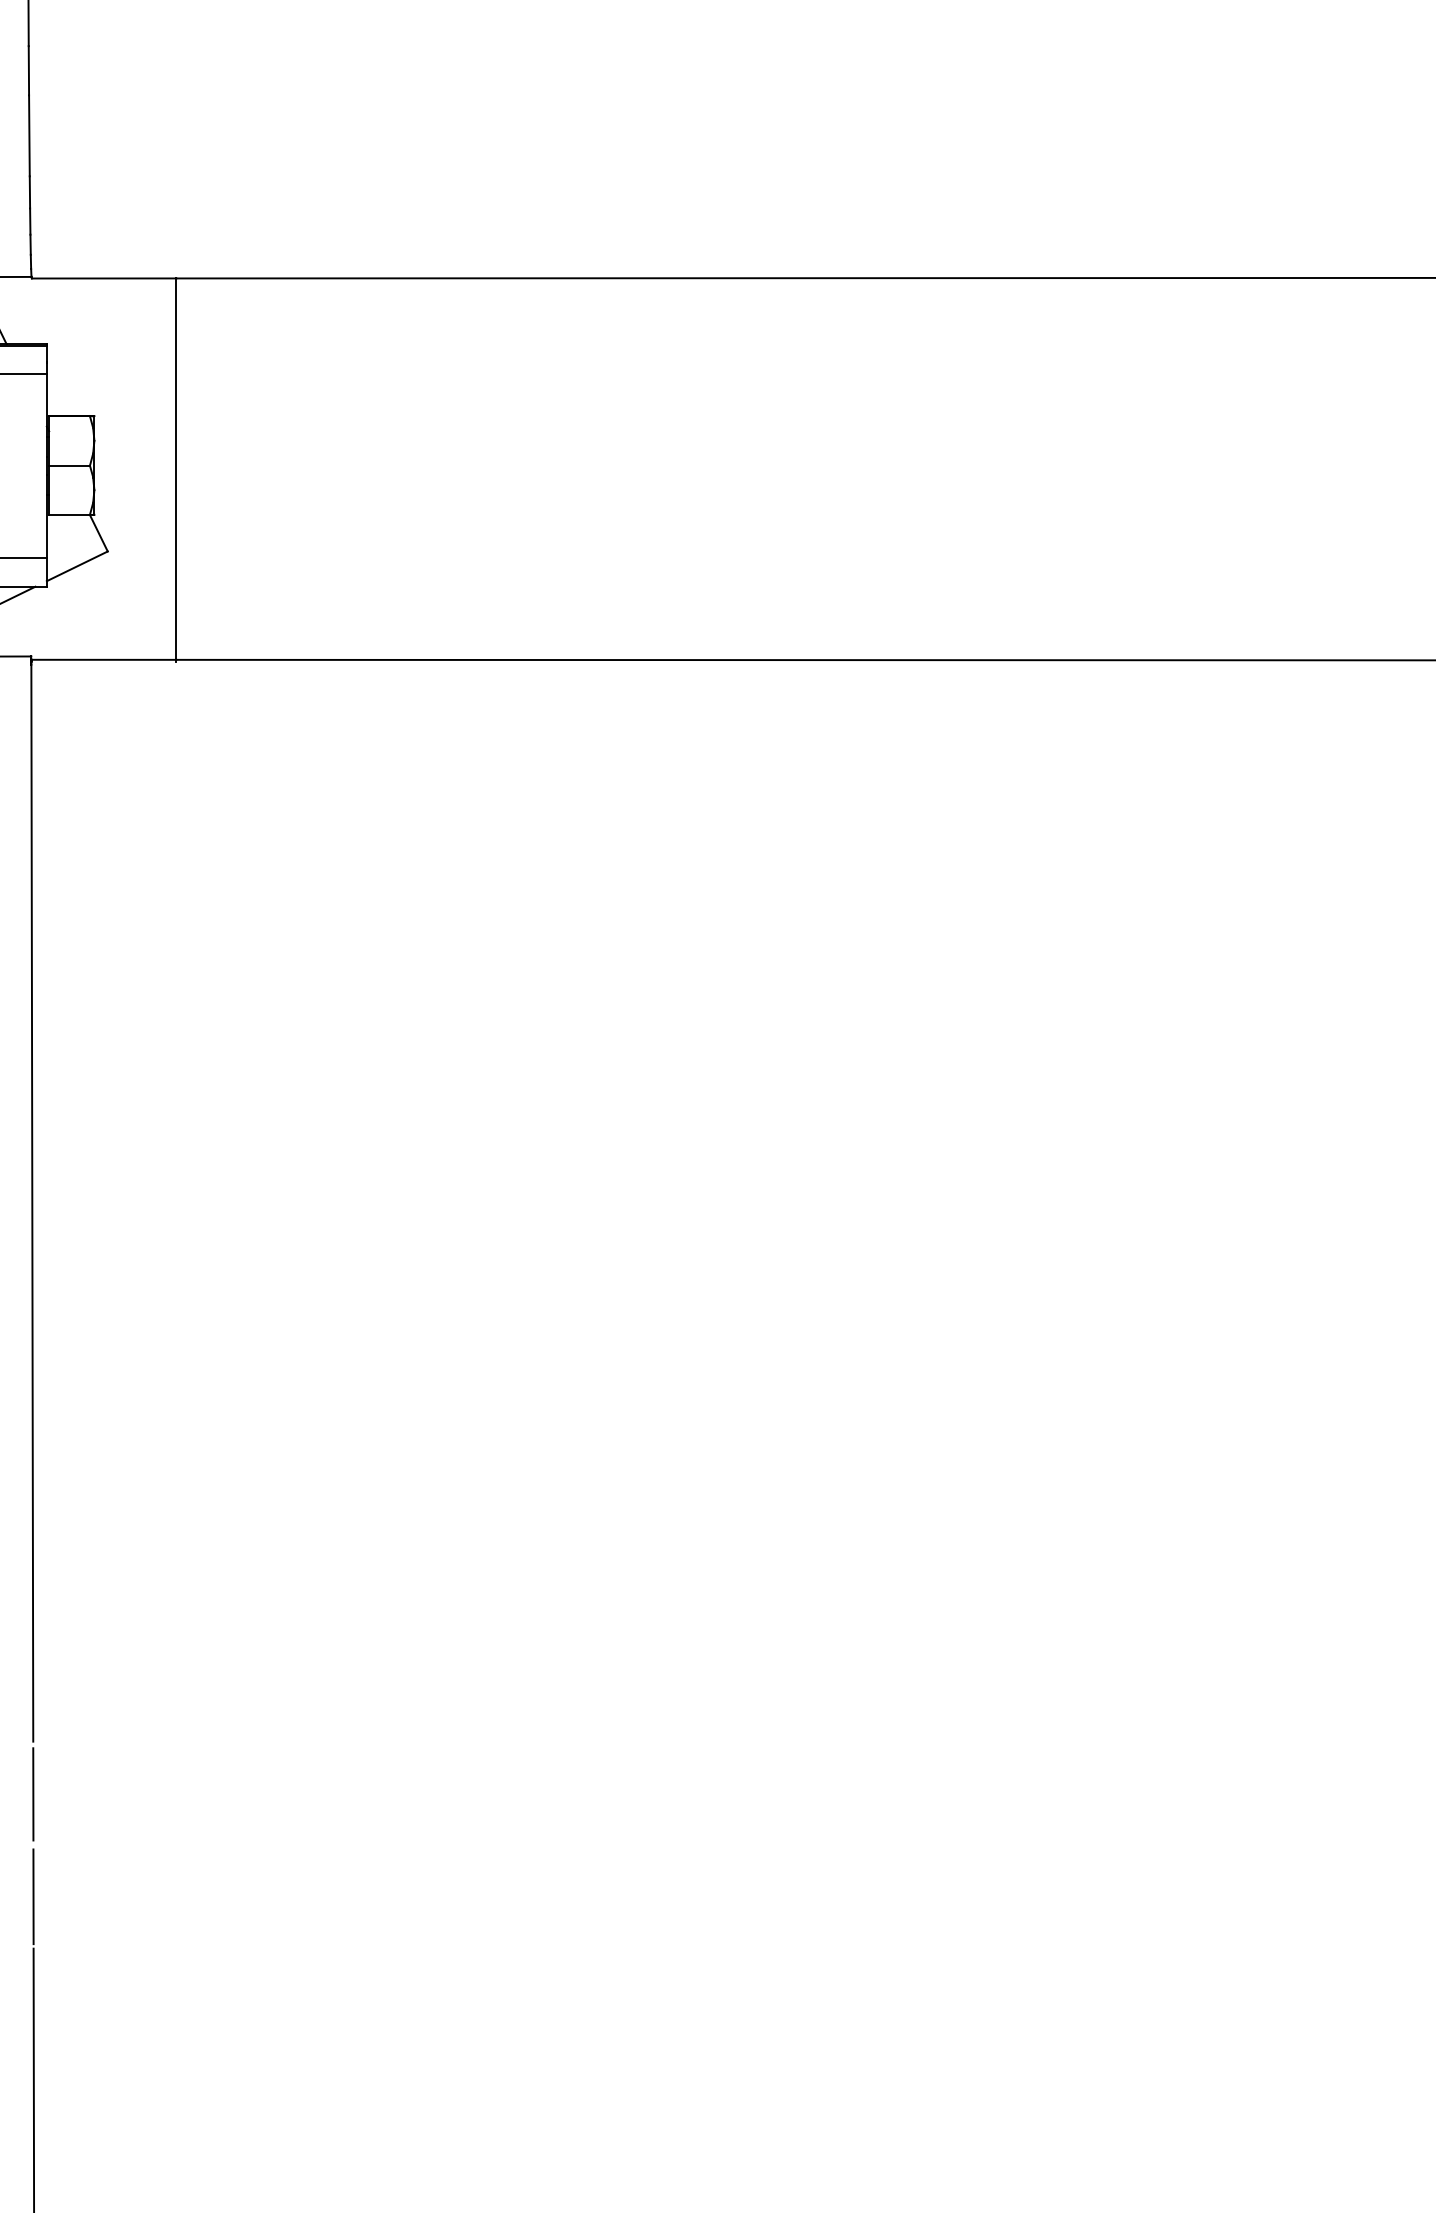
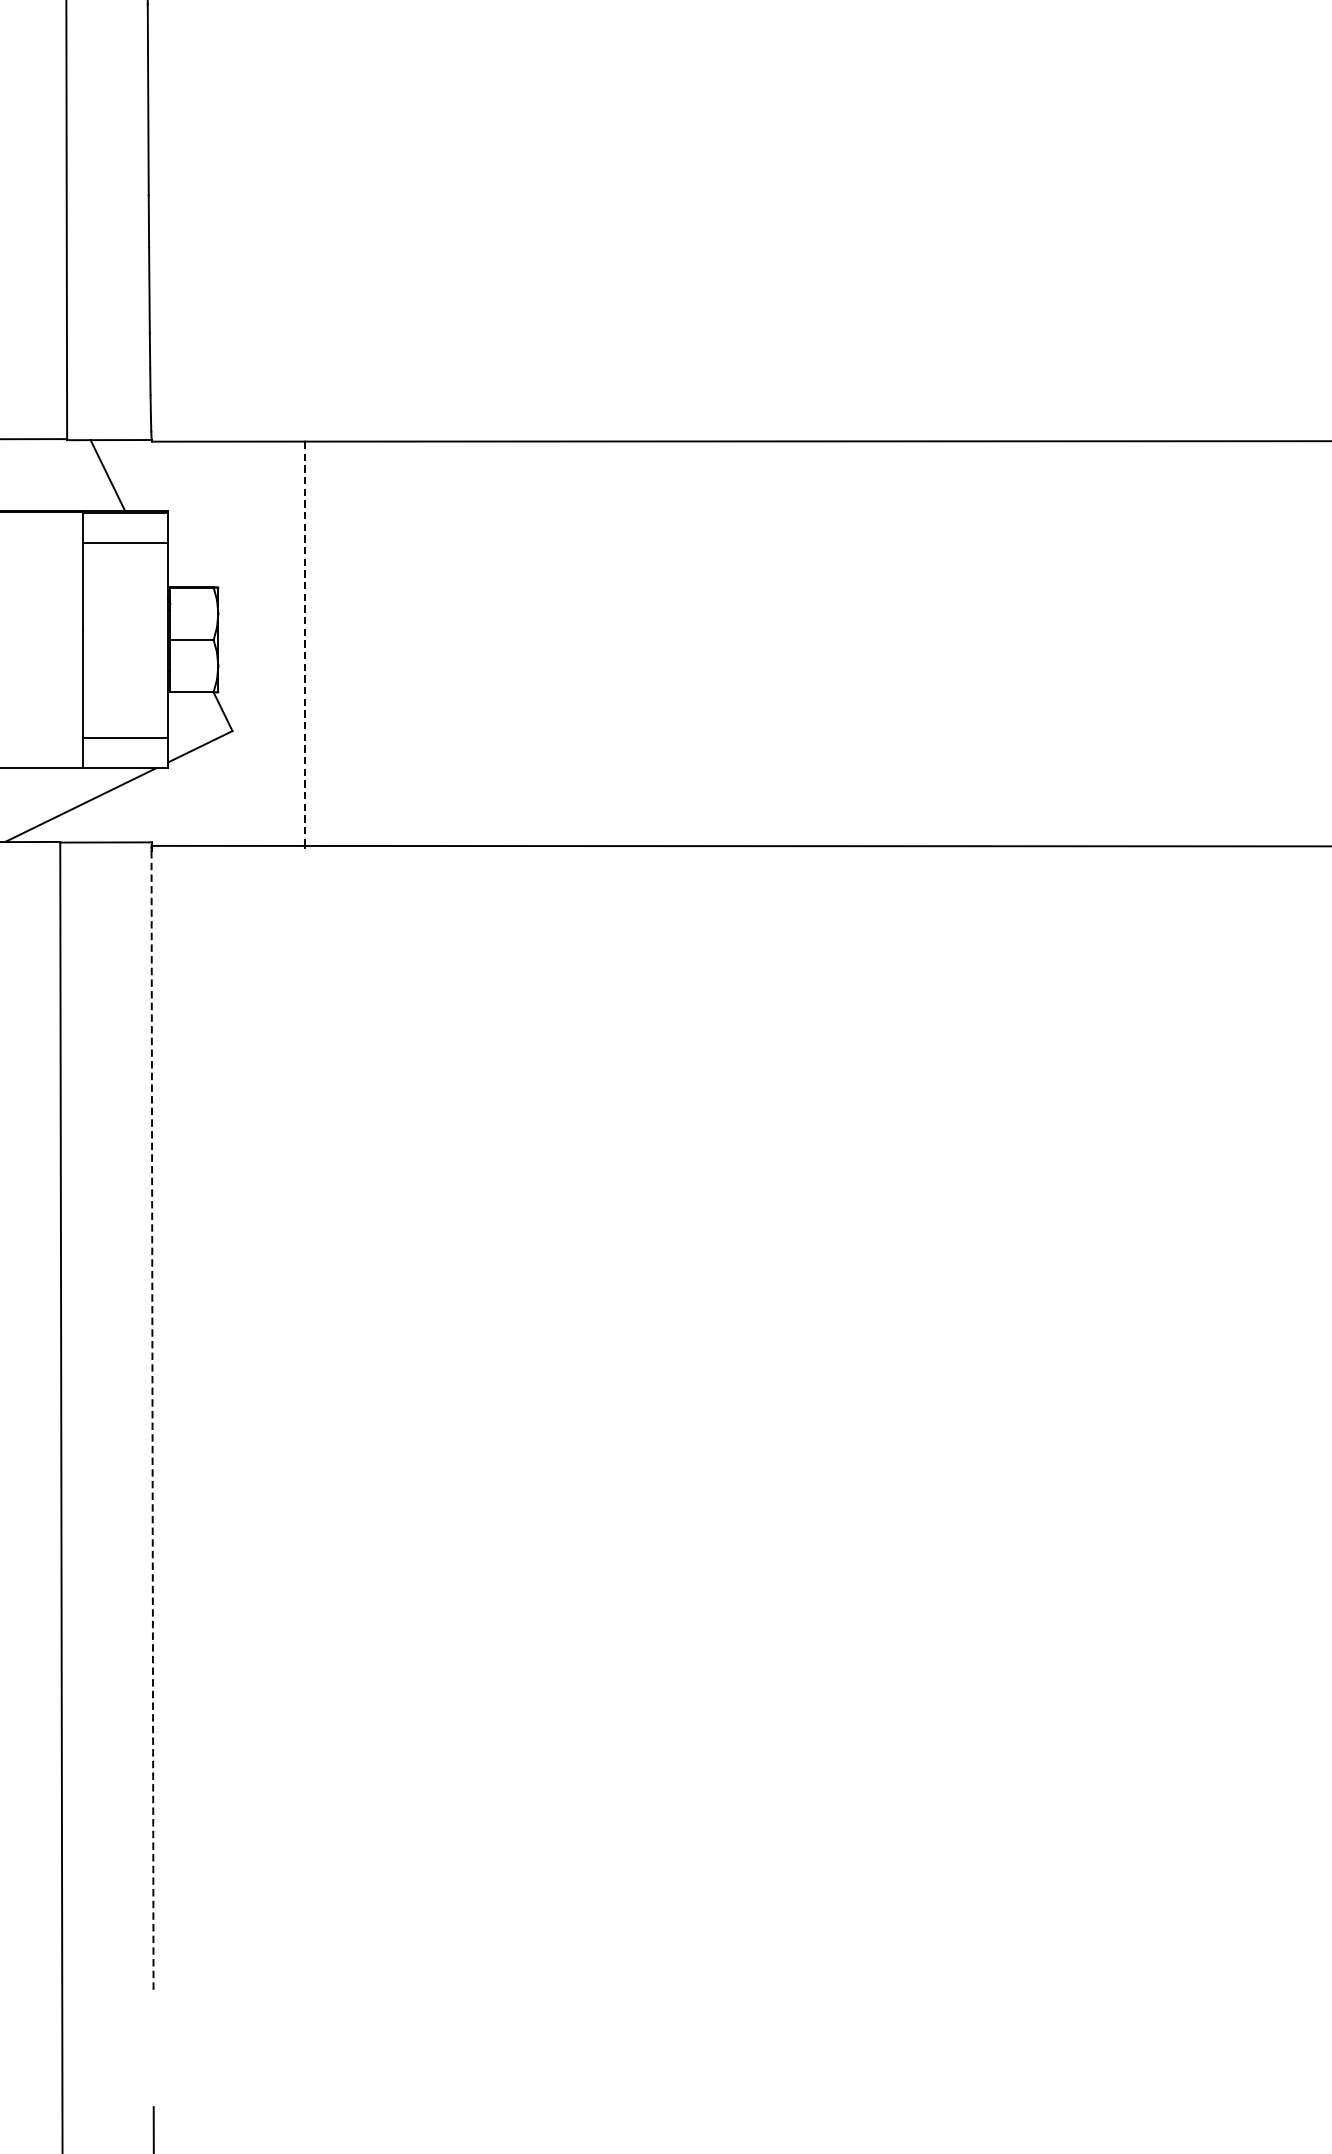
line: (176, 469) -> (305, 644), solid -> dashed
line: (32, 1203) -> (152, 1422), solid -> dashed
line: (33, 1794) -> (153, 2048), removed

